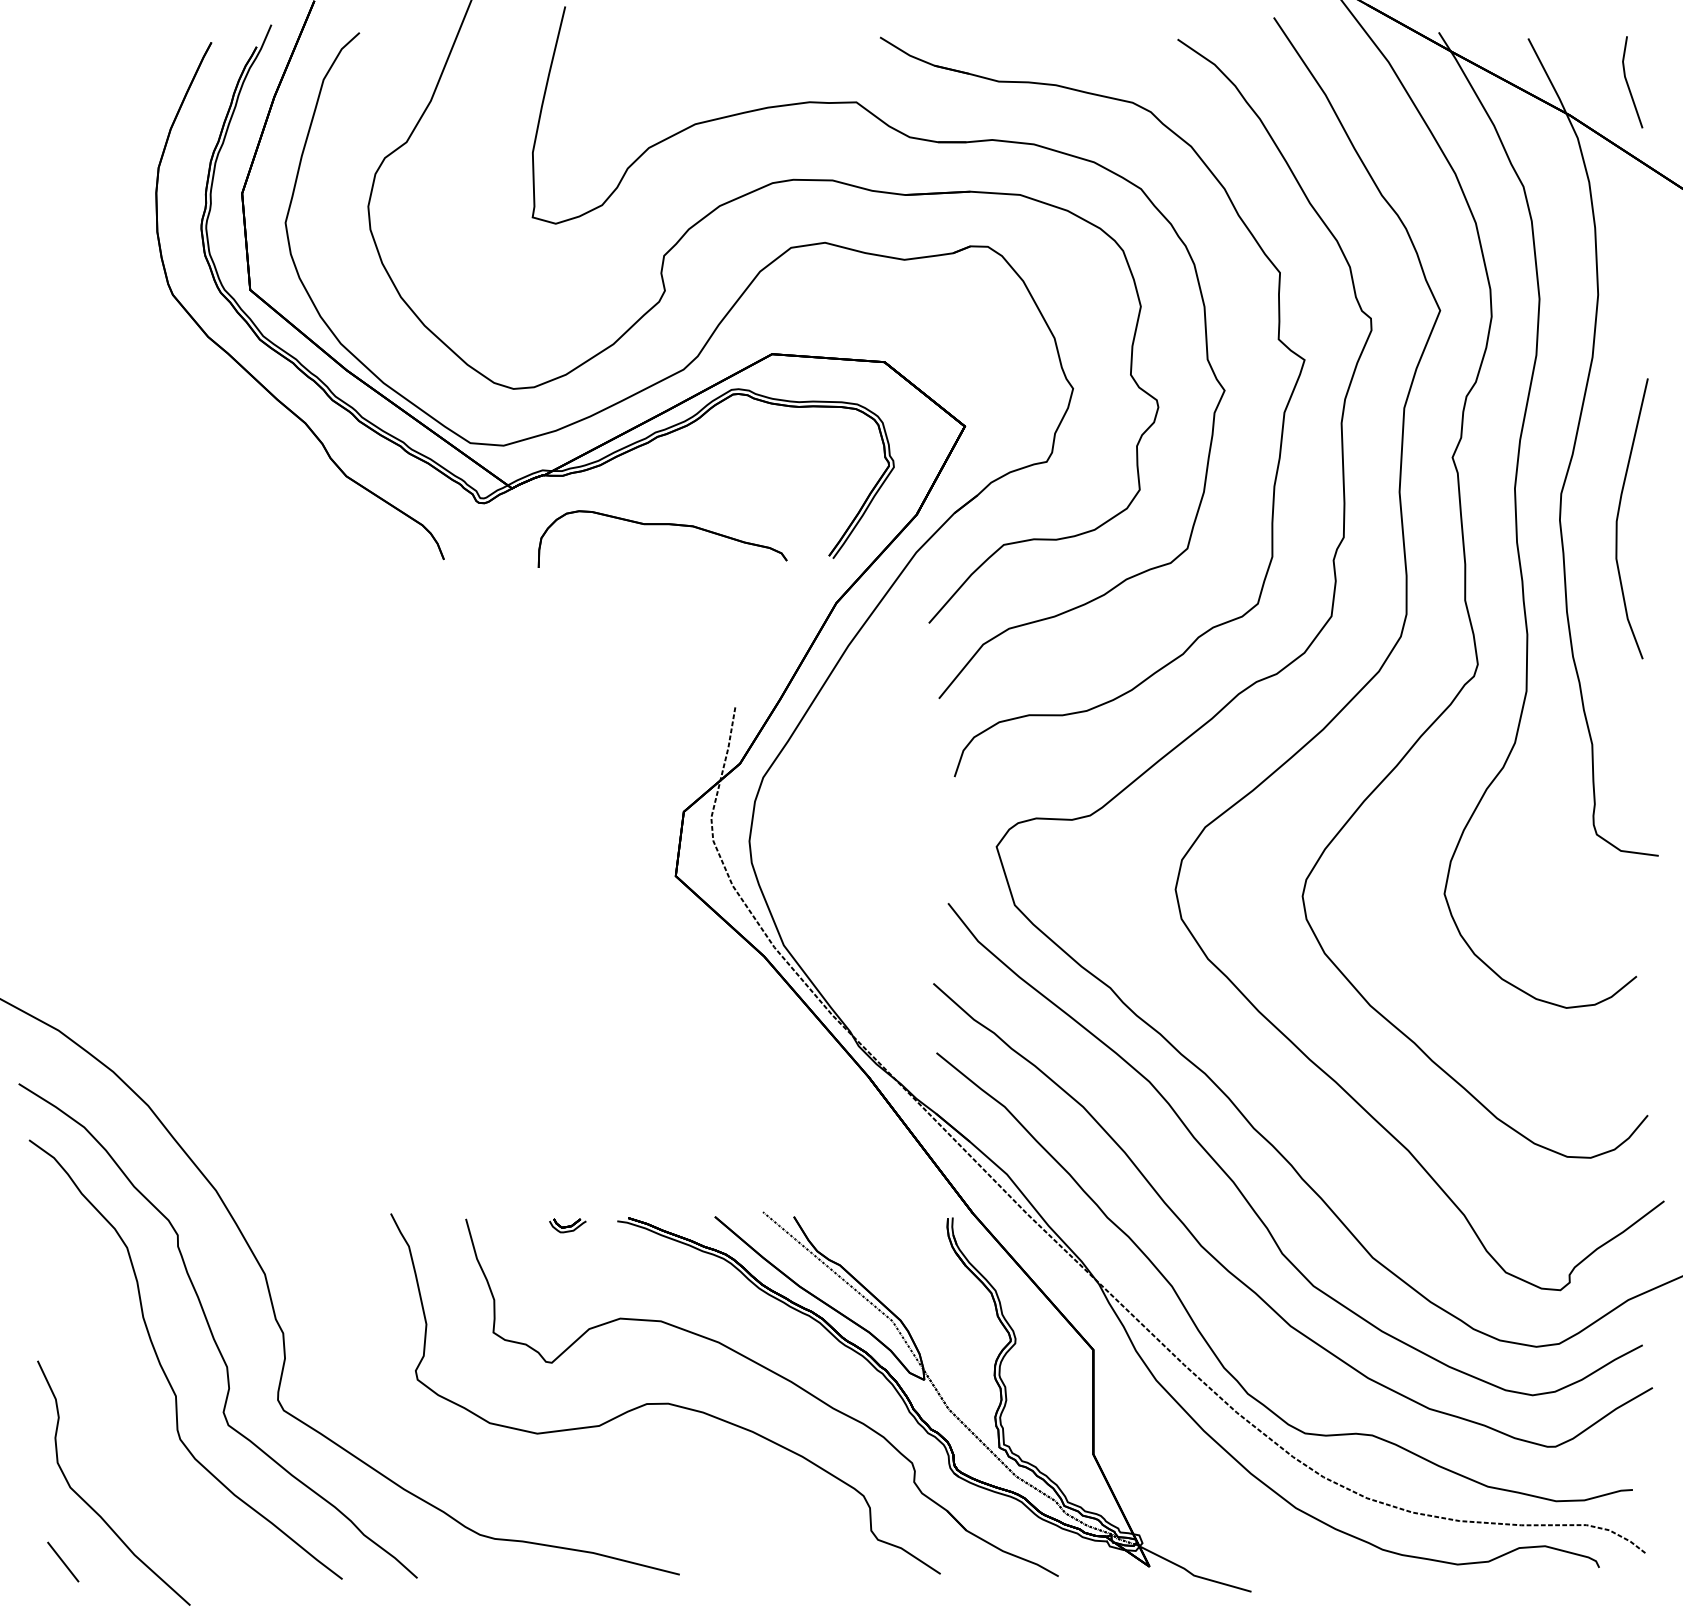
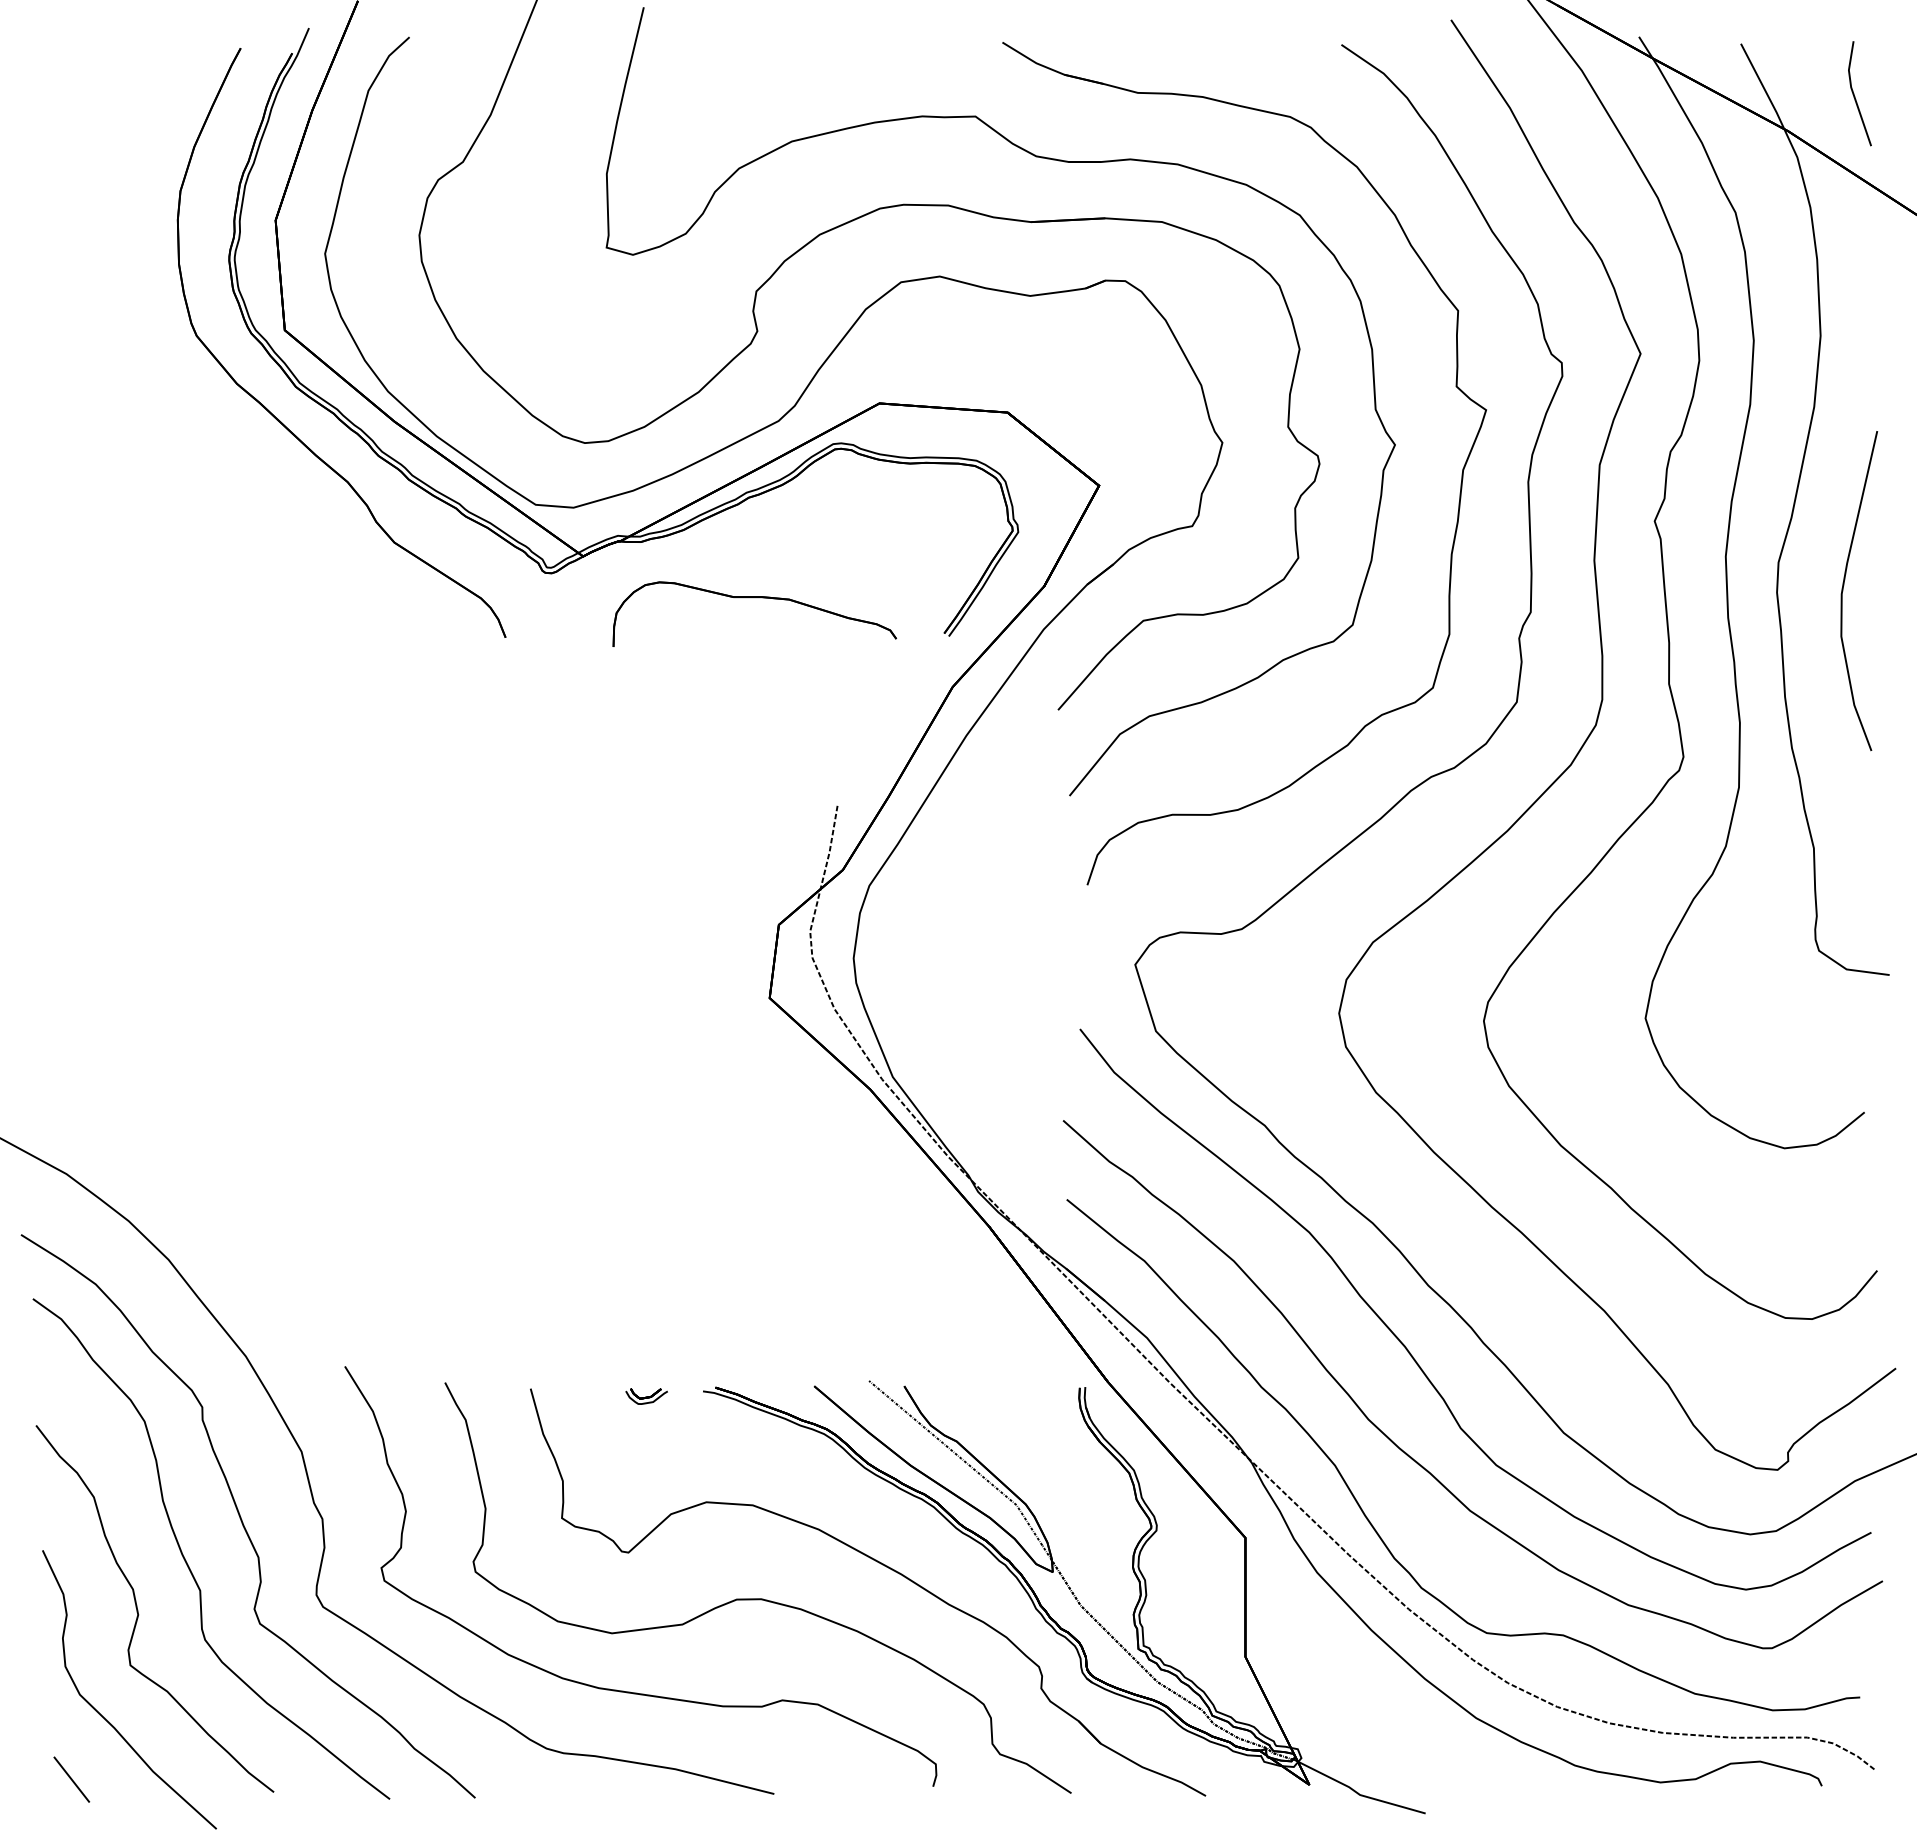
part: (121, 1412) -> (138, 1609), added
part: (547, 1483) -> (623, 1690), added

